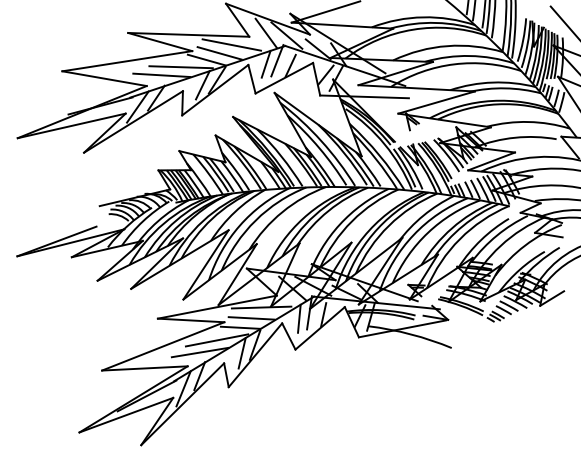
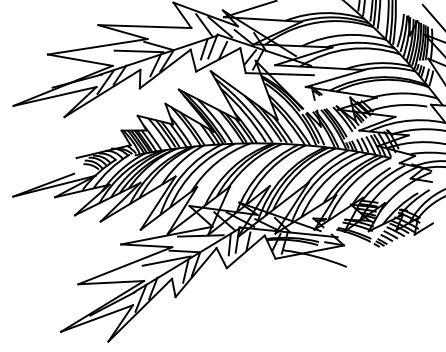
line: (231, 44) -> (177, 33), removed
line: (219, 53) -> (168, 40), removed
line: (161, 75) -> (123, 57), removed
line: (251, 318) -> (193, 244), removed
line: (199, 352) -> (153, 270), removed

